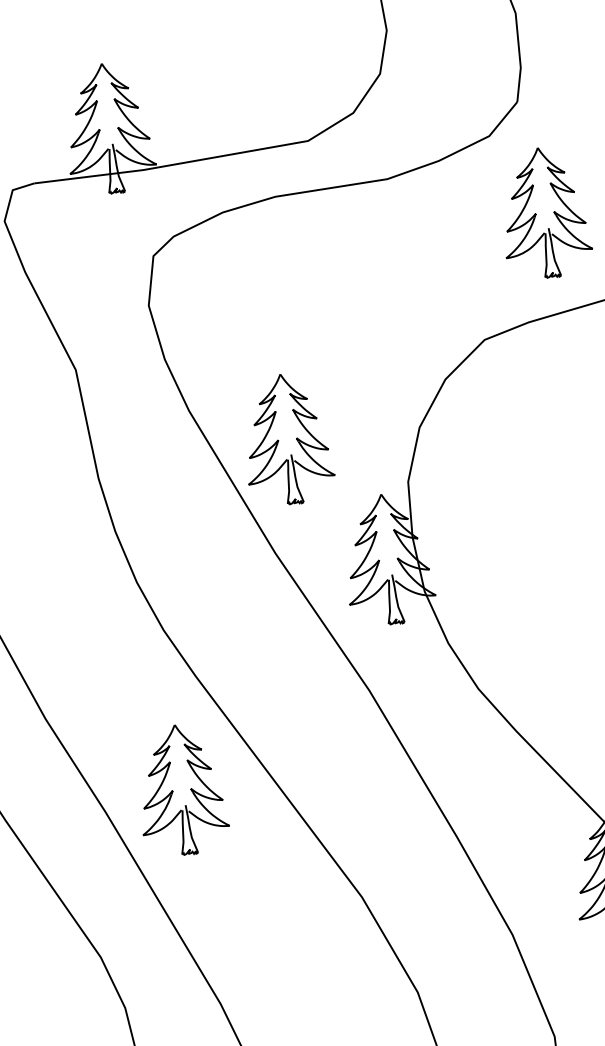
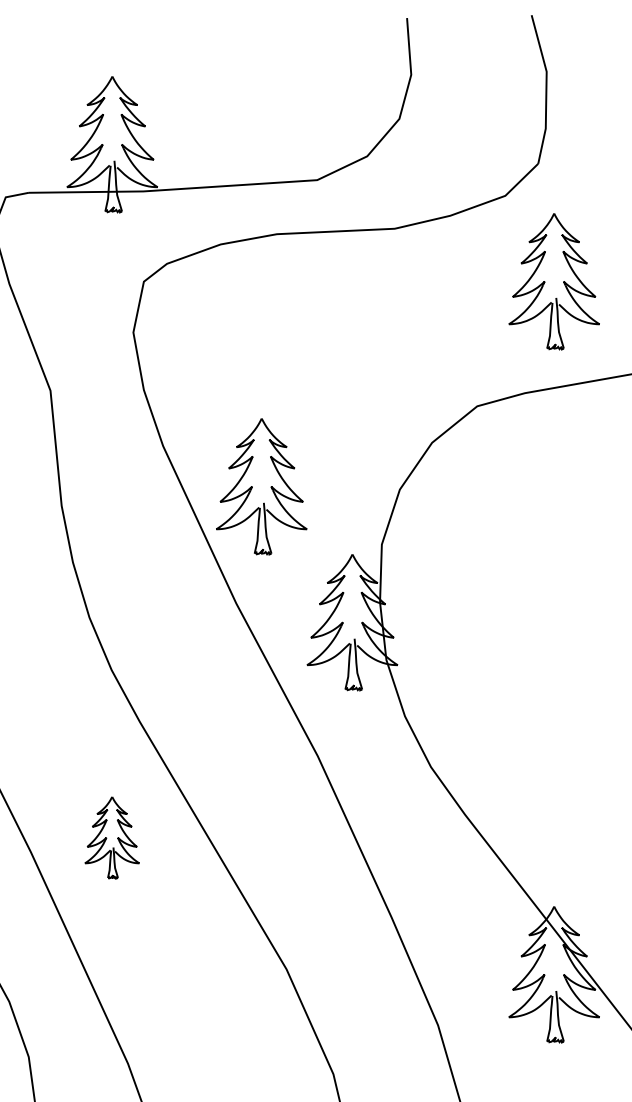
part: (181, 789) -> (111, 837), size x0.6

